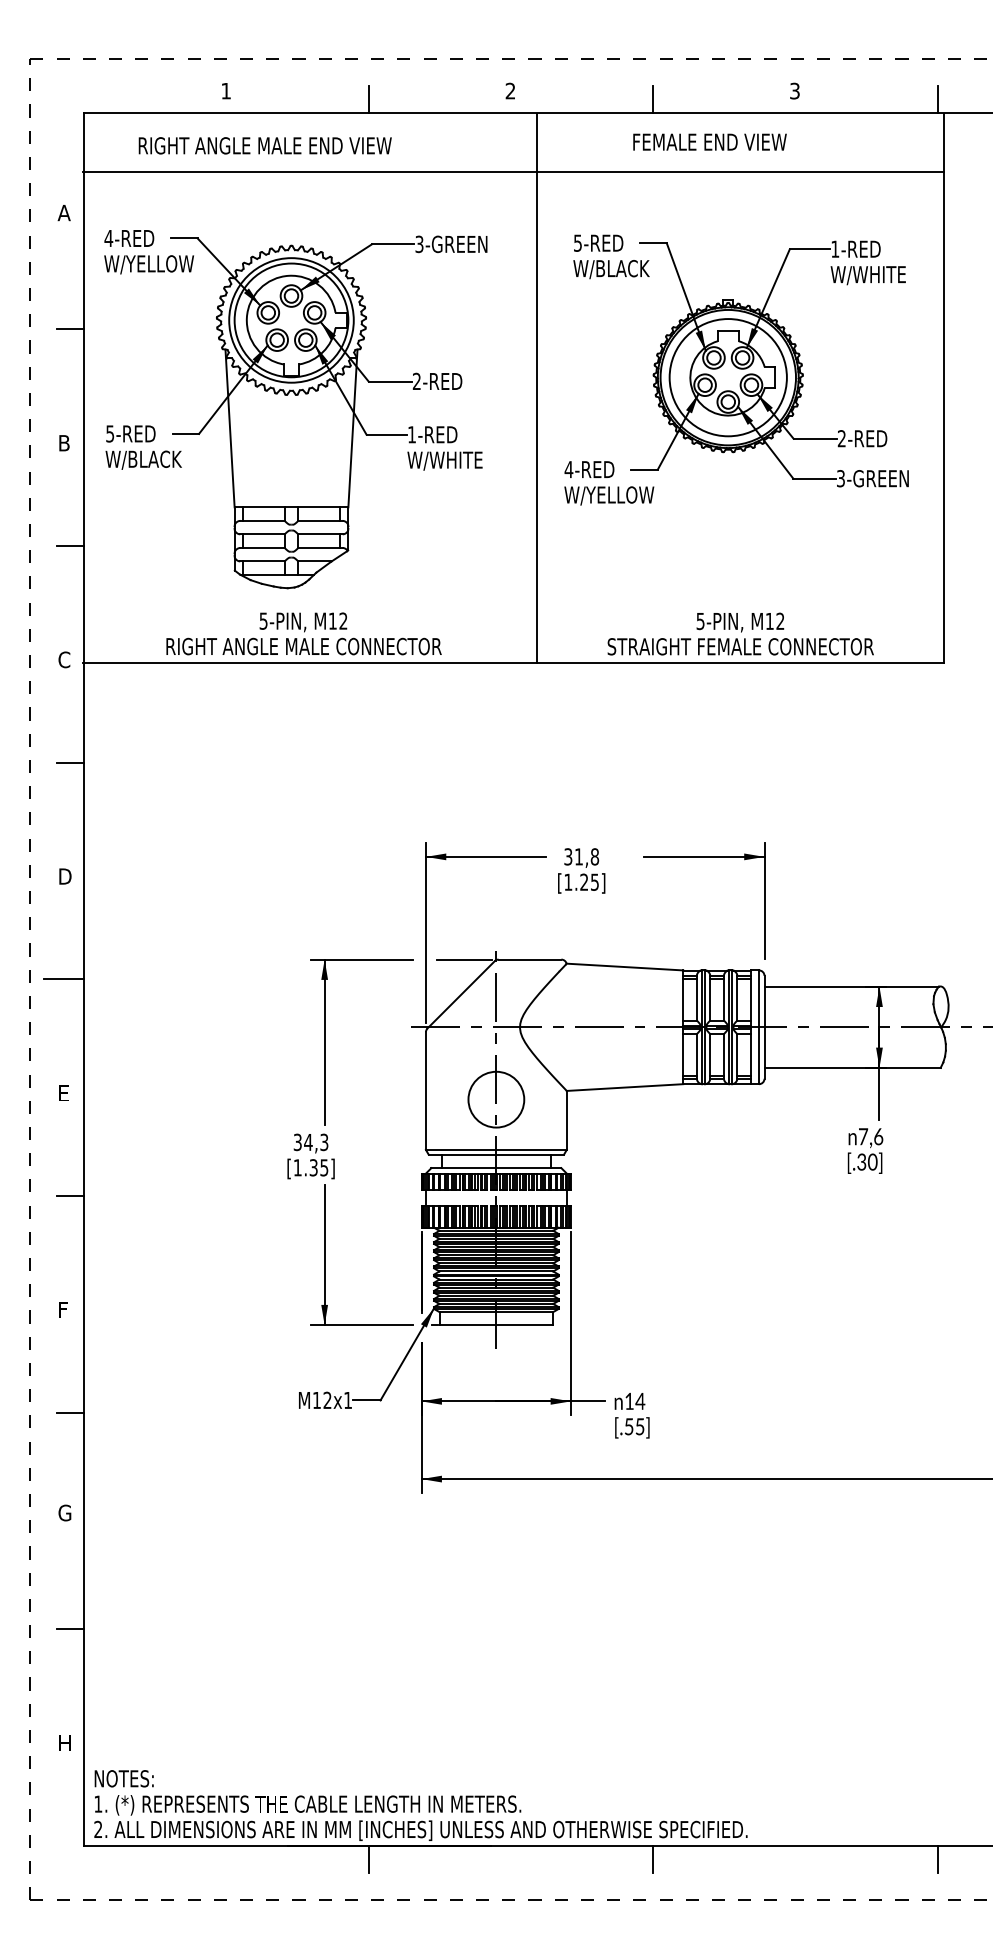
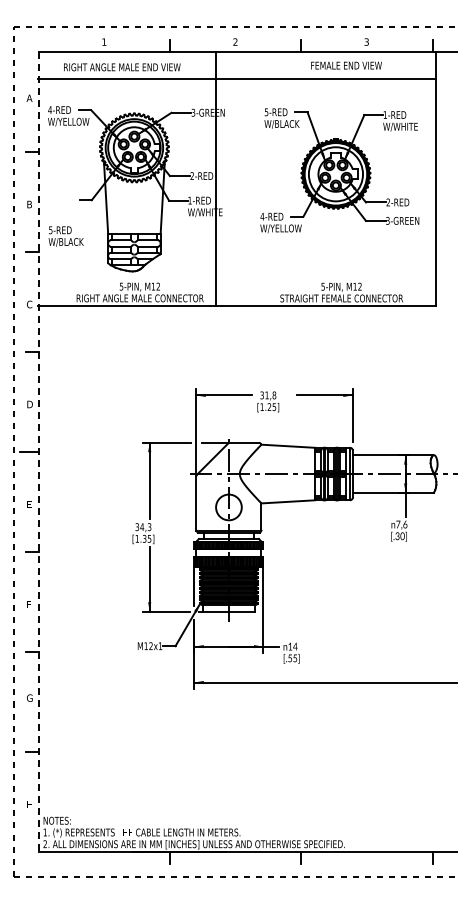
text: (709, 141) -> (346, 65), moved
line: (536, 388) -> (215, 179), moved
text: (142, 447) -> (65, 236), moved
line: (83, 980) -> (38, 452), solid -> dashed

